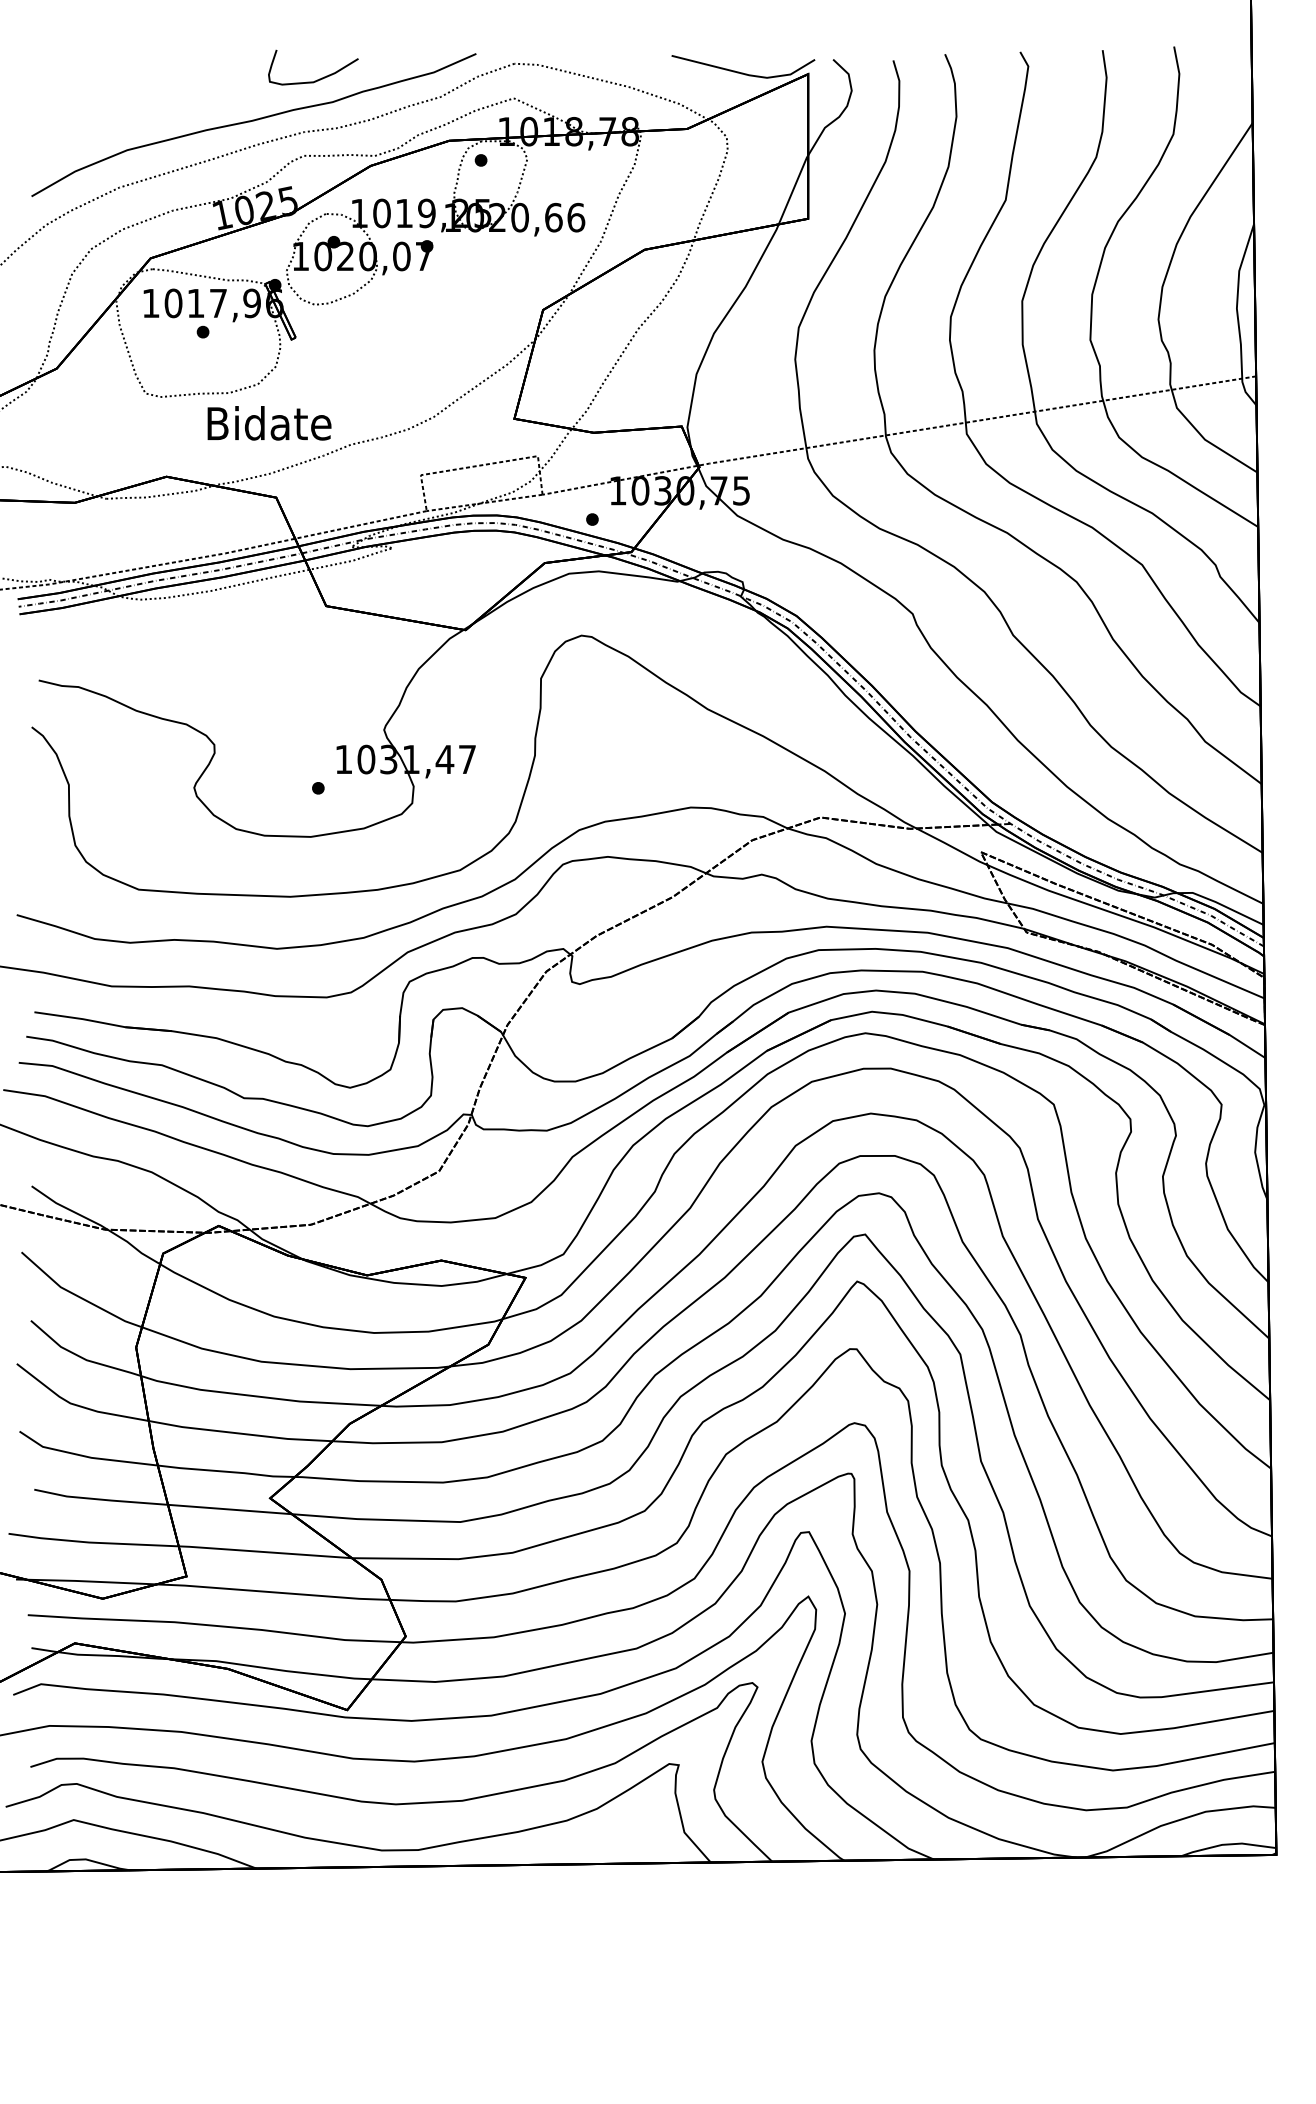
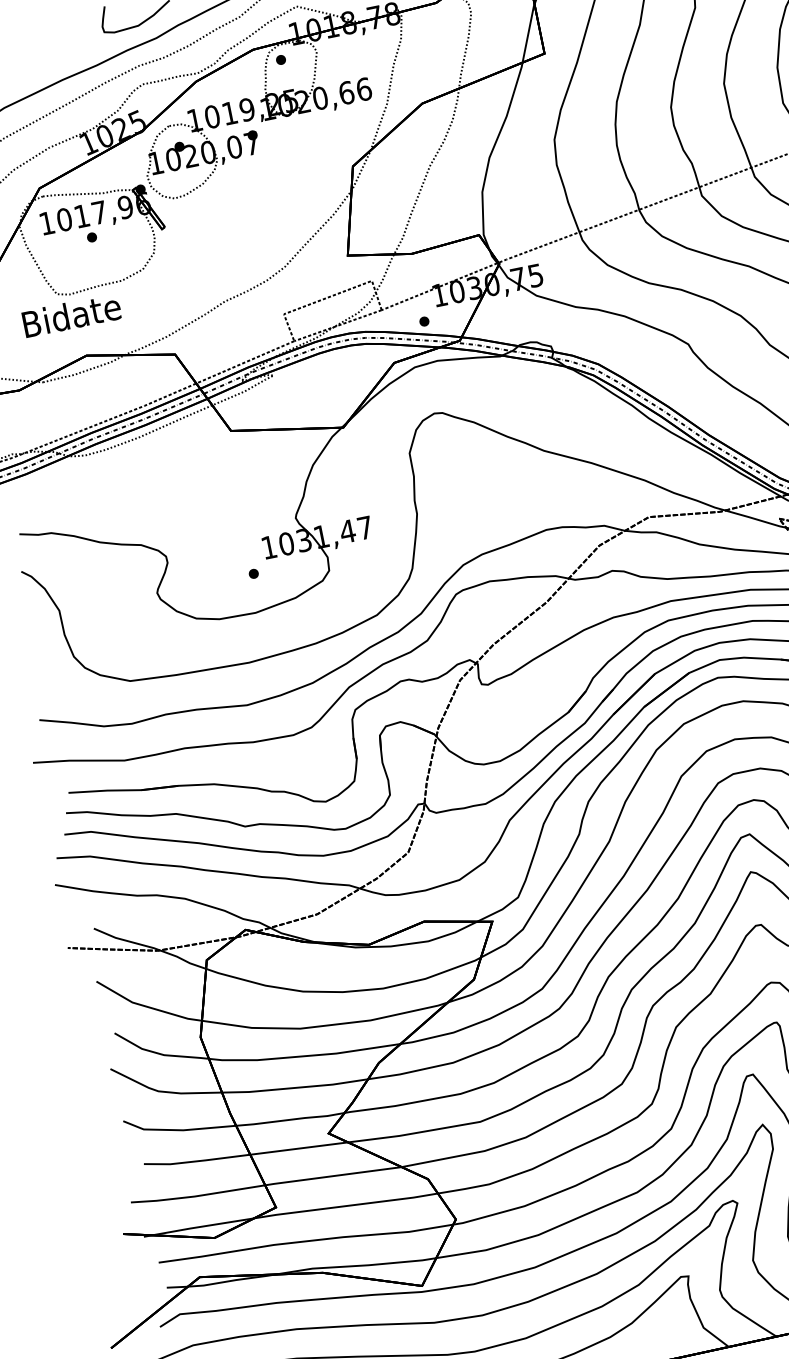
text: (269, 423) -> (71, 315), moved

